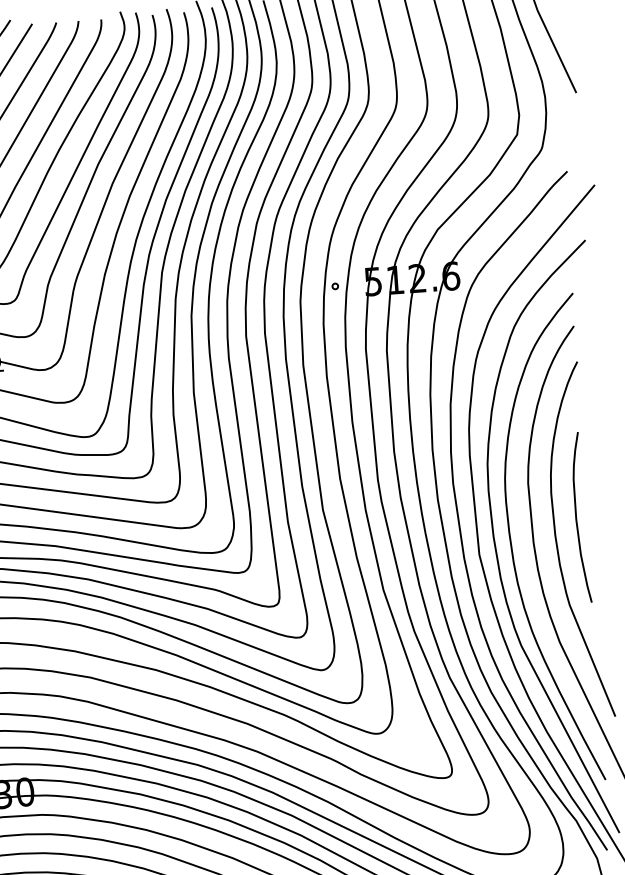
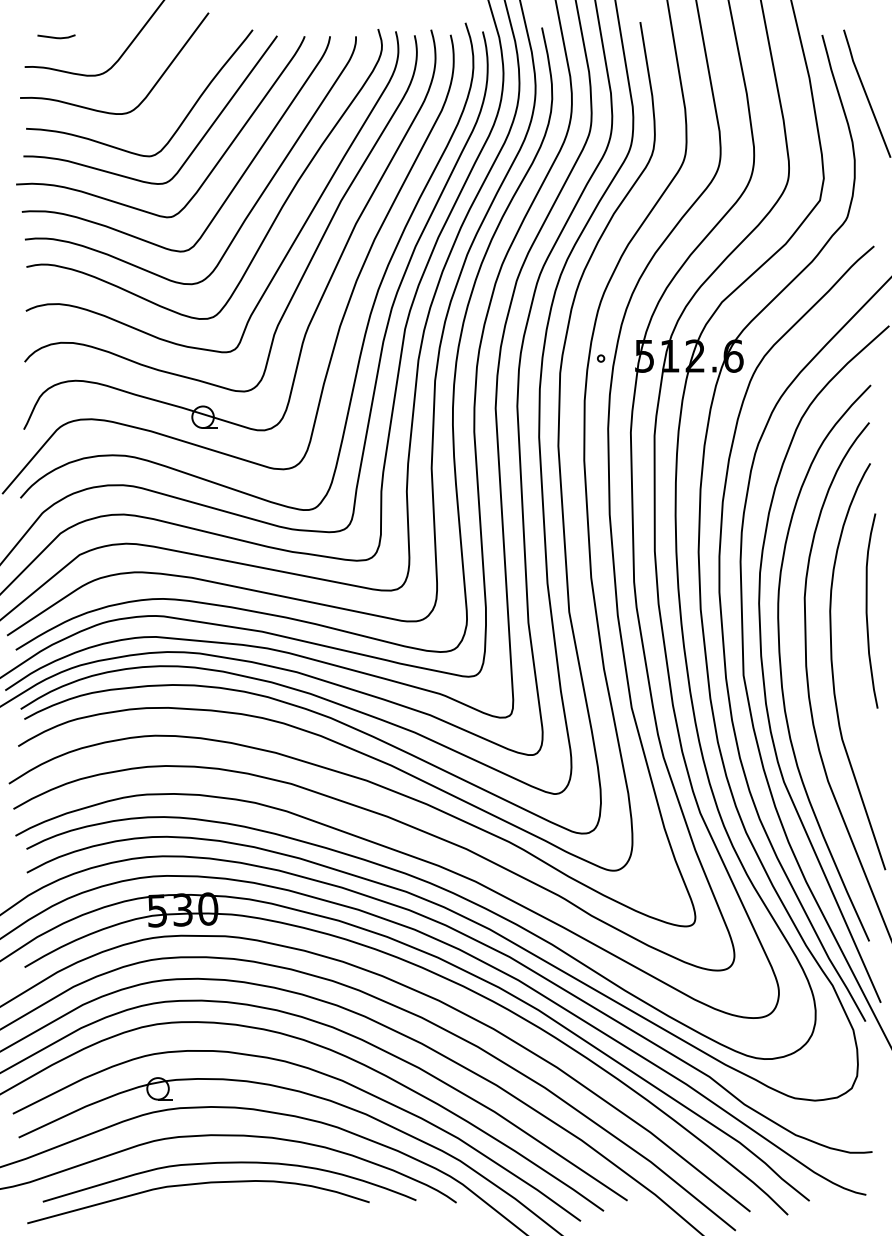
curve: (576, 517) -> (867, 610), moved

